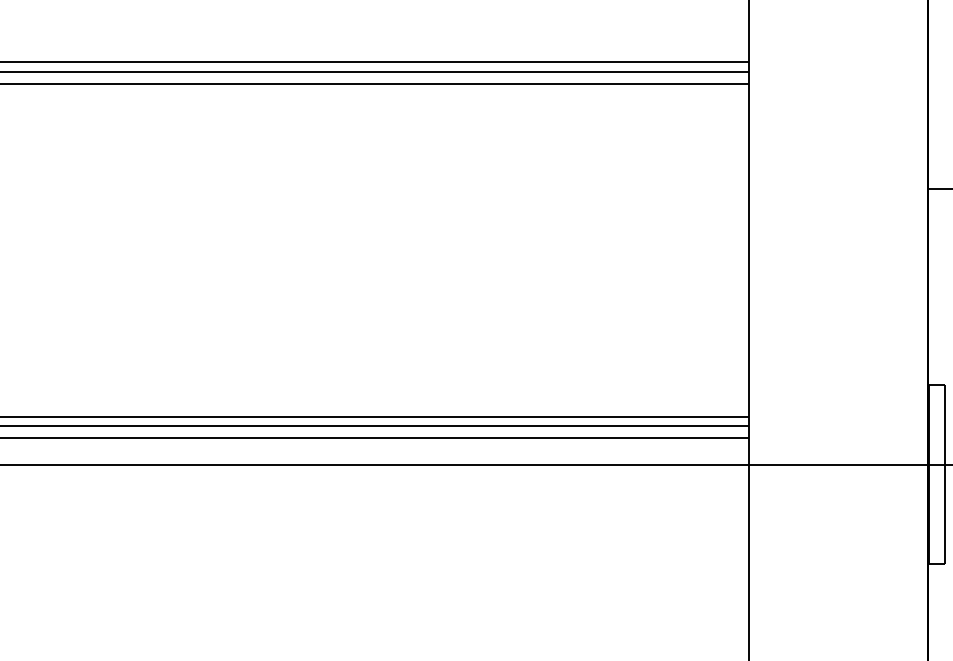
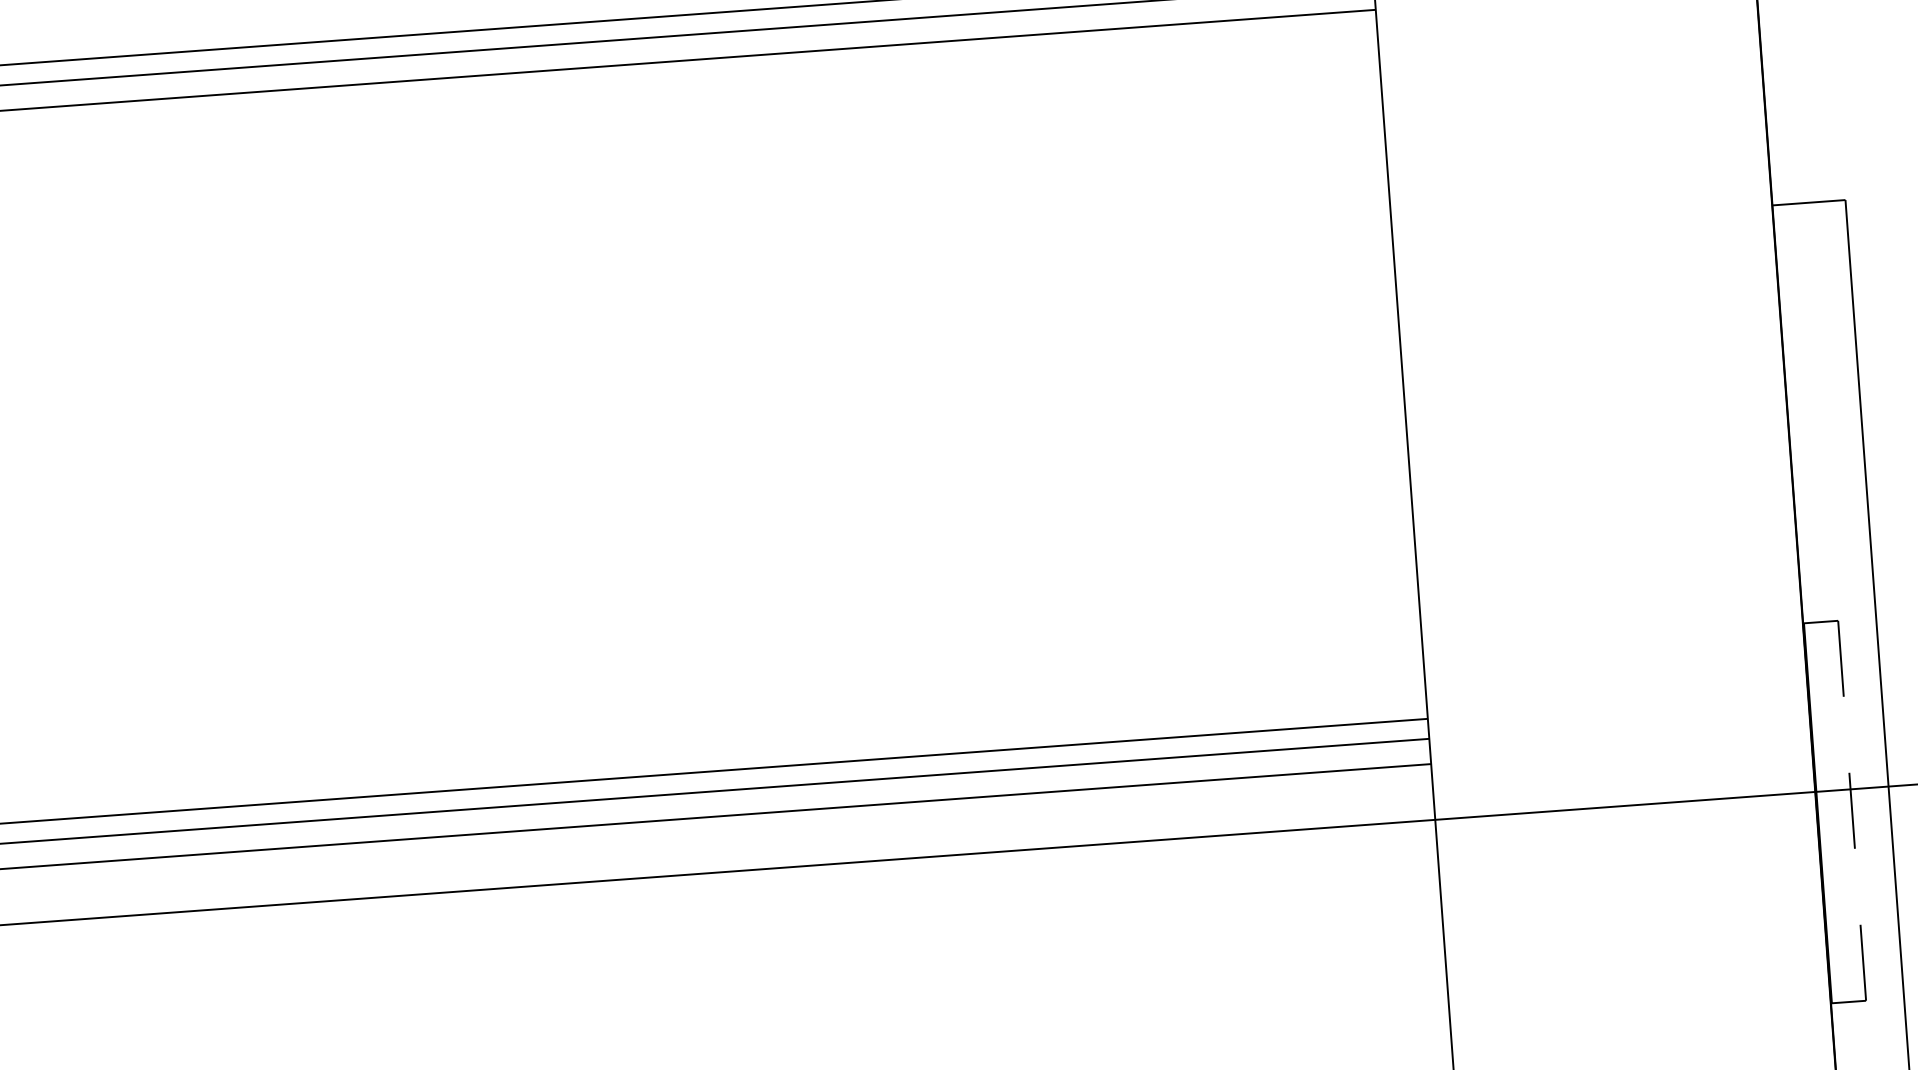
line: (944, 475) -> (1851, 812), solid -> dashed

